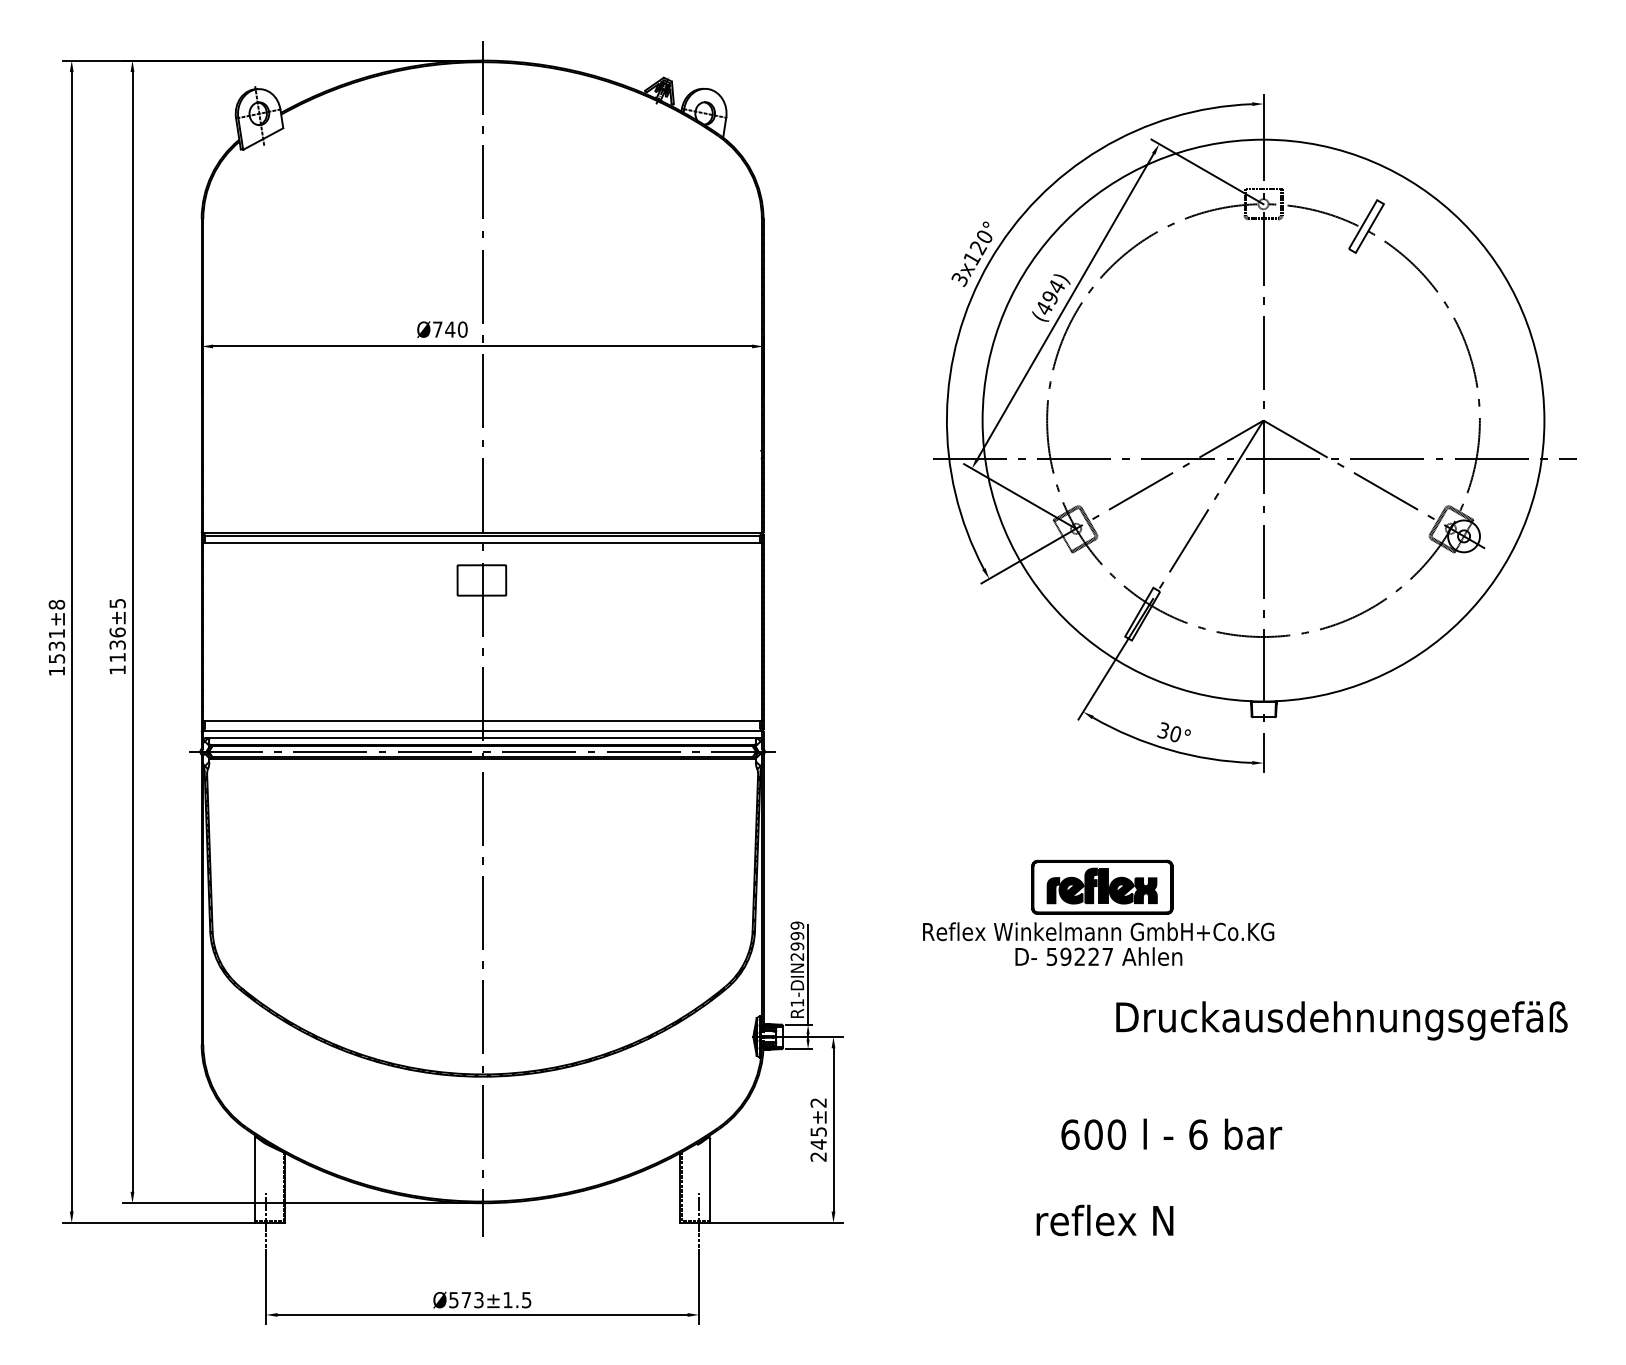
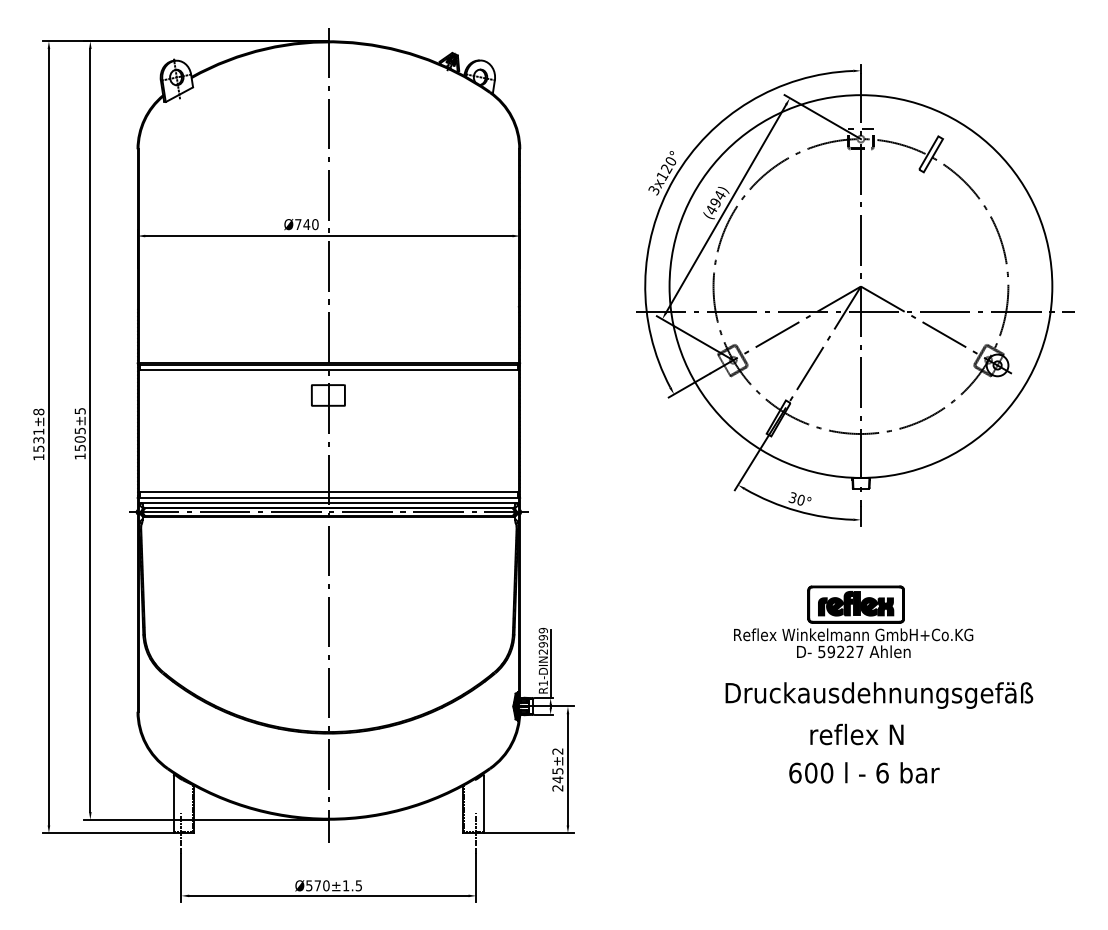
text: (116, 645) -> (79, 439), 1136 -> 1505
part: (1098, 912) -> (853, 621), moved
text: (1342, 1020) -> (879, 695), moved
text: (1171, 1133) -> (864, 772), moved
text: (1104, 1220) -> (856, 734), moved
text: (479, 1299) -> (326, 885), Ø573 -> Ø570

